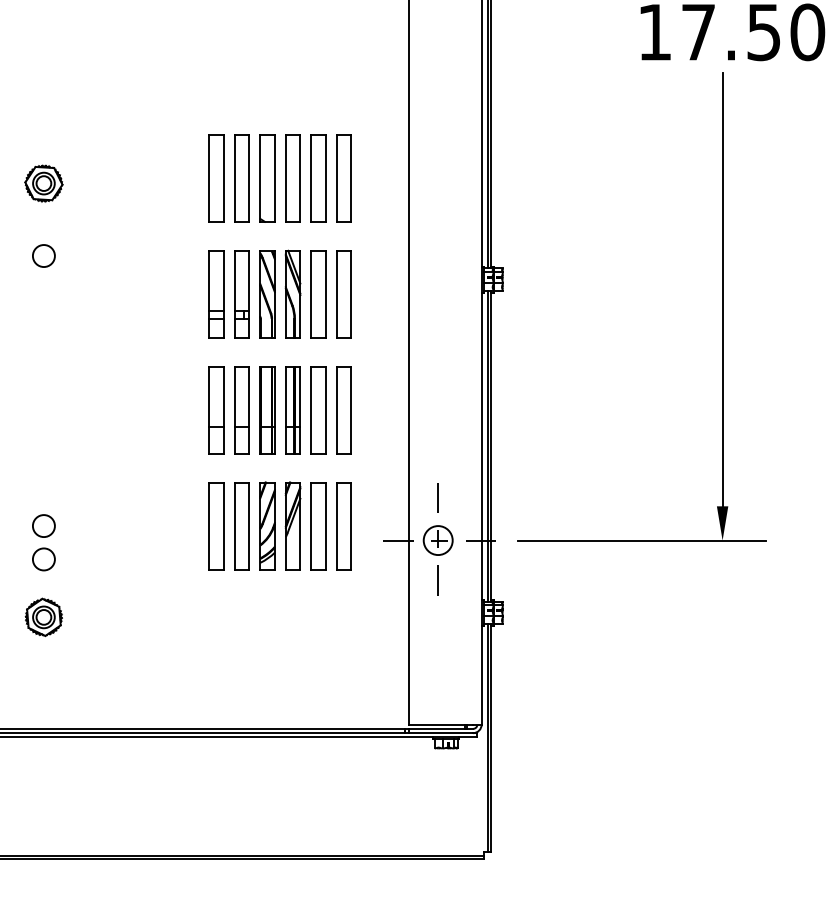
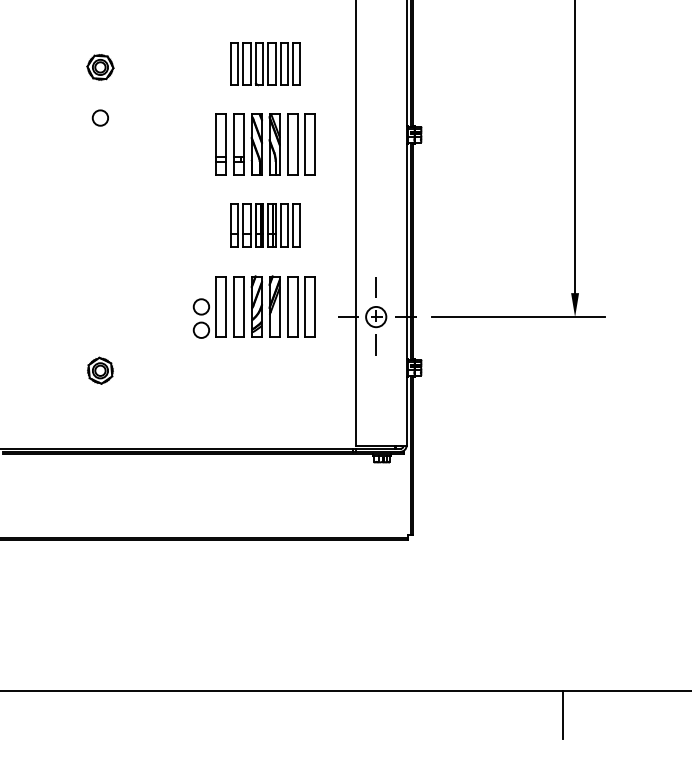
part: (279, 177) -> (265, 63), size x0.7
part: (279, 409) -> (265, 225), size x0.7
part: (42, 542) -> (200, 318), moved

